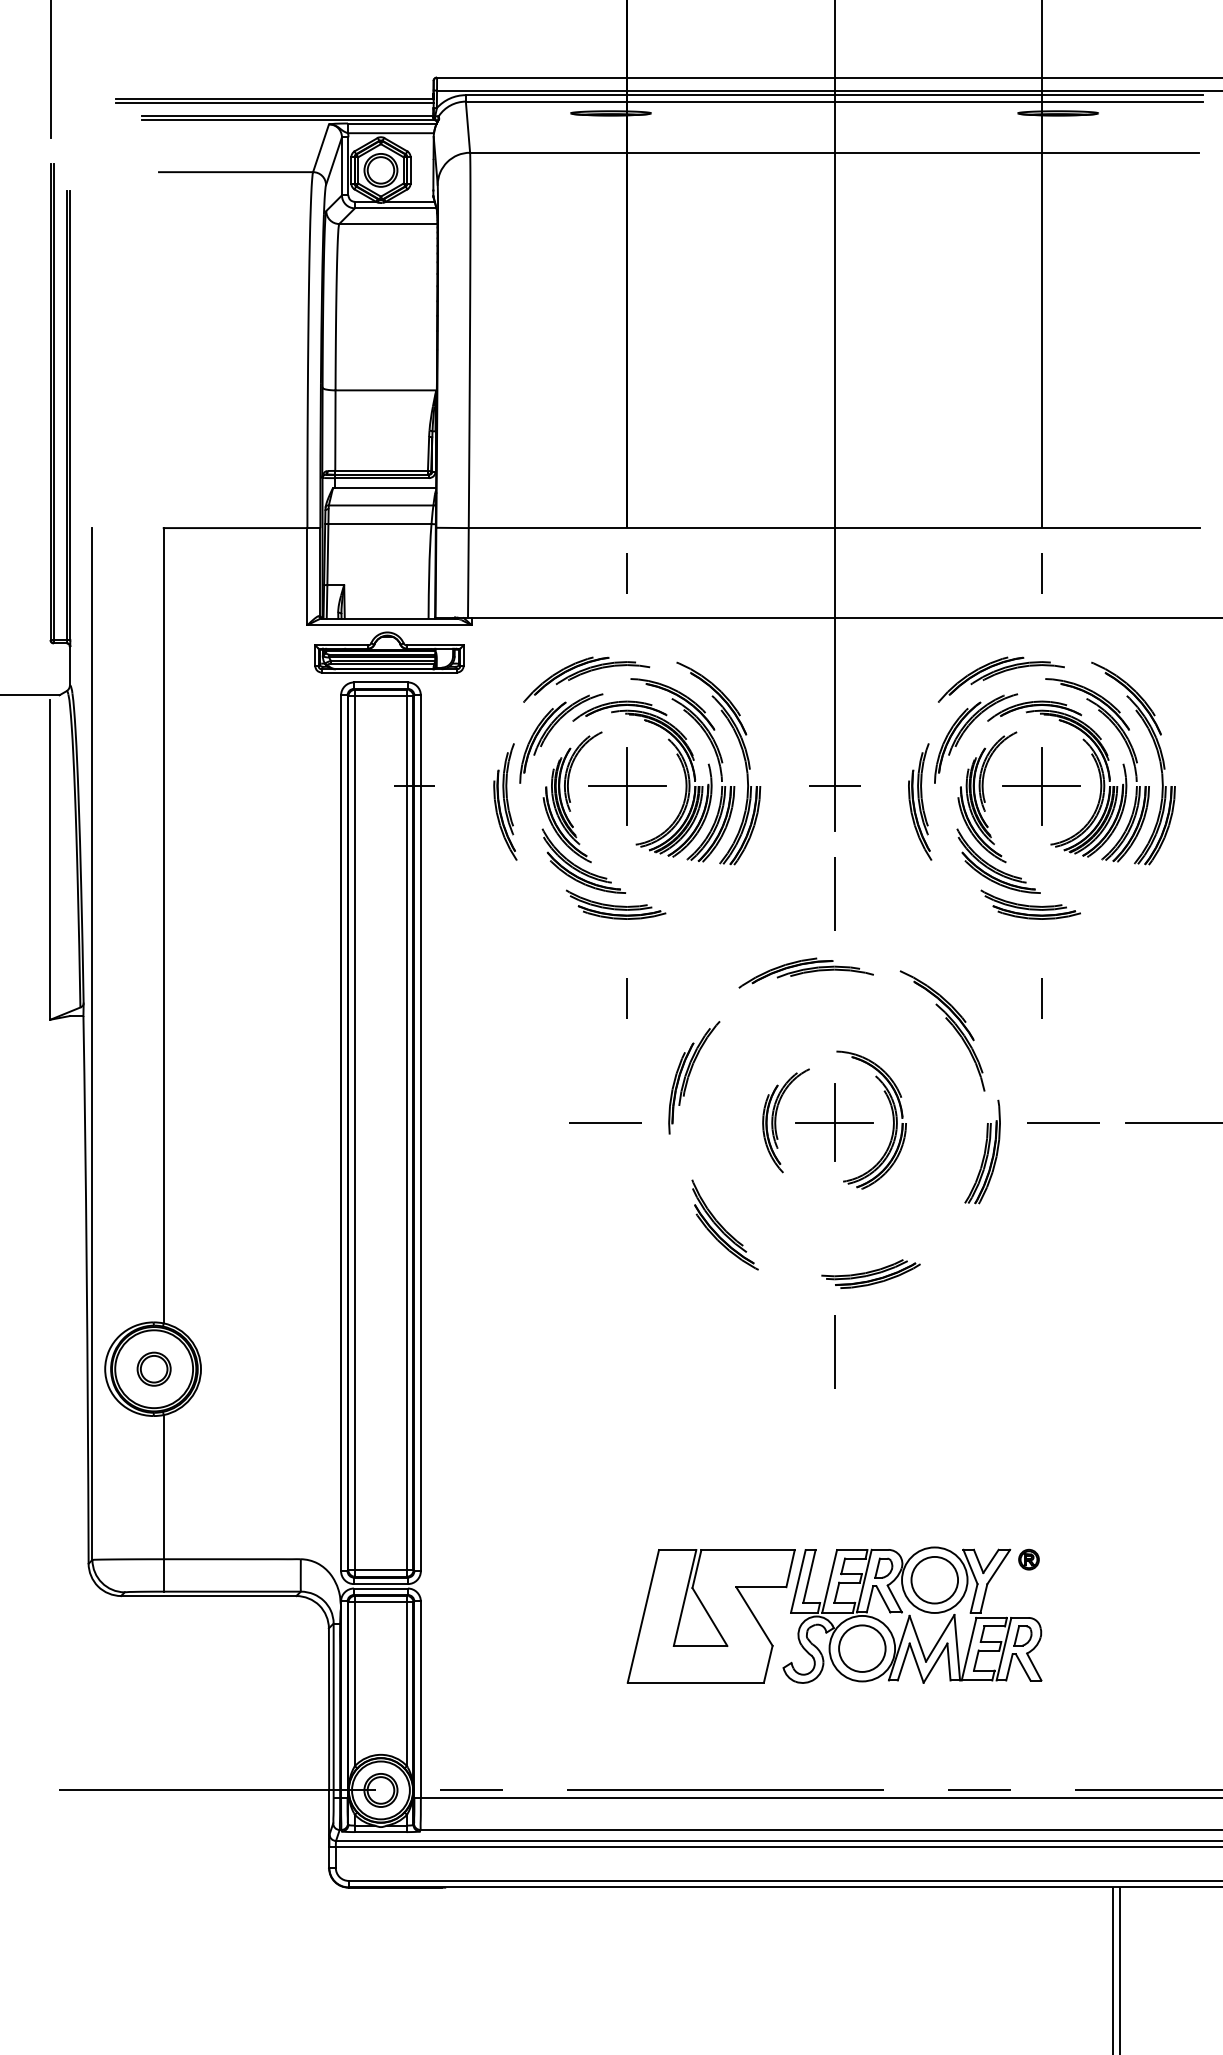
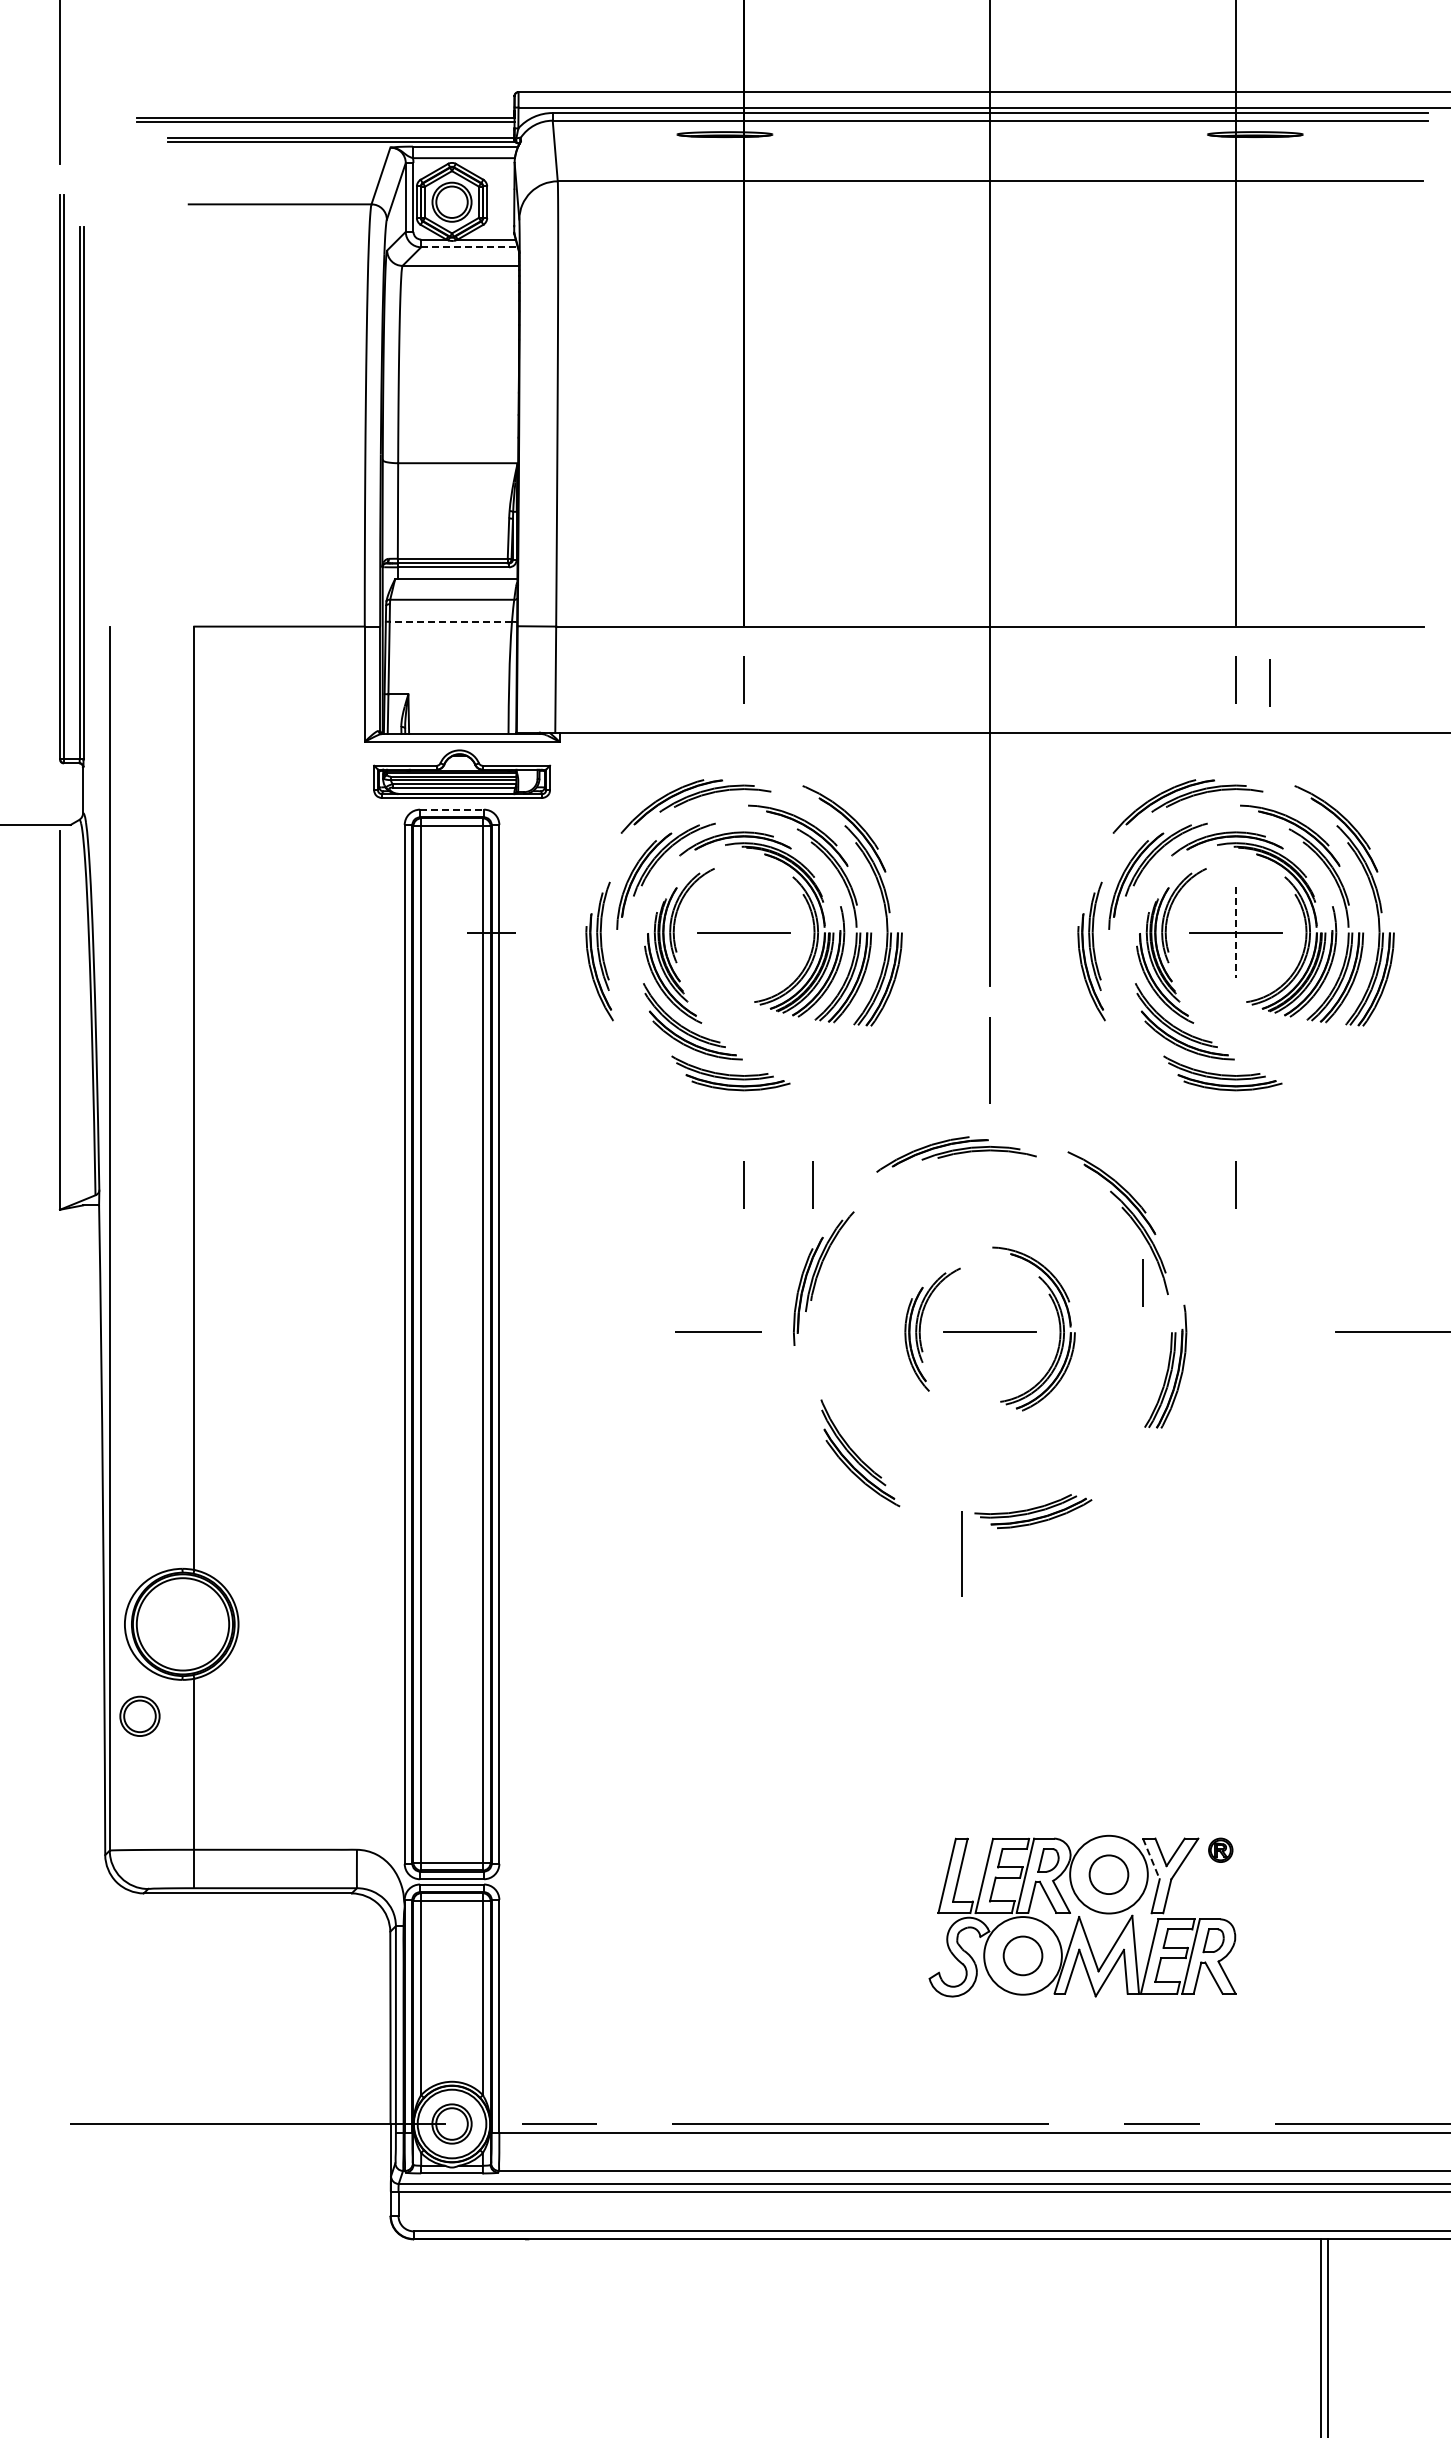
line: (395, 208) -> (469, 247), solid -> dashed
line: (379, 523) -> (450, 621), solid -> dashed
line: (1070, 575) -> (1269, 682), added
line: (381, 682) -> (452, 809), solid -> dashed
line: (627, 785) -> (744, 932), removed
line: (834, 785) -> (989, 932), removed
line: (1042, 785) -> (1236, 932), solid -> dashed
line: (684, 998) -> (812, 1184), added
line: (963, 1081) -> (1142, 1282), added
line: (834, 1122) -> (990, 1331), removed
line: (1063, 1123) -> (1261, 1332), removed
line: (834, 1351) -> (961, 1553), moved
part: (153, 1368) -> (139, 1715), moved
line: (970, 1566) -> (1151, 1858), solid -> dashed
circle: (934, 1580) -> (1108, 1874), size x0.7
part: (710, 1616) -> (843, 1917), removed
circle: (861, 1648) -> (1022, 1955), size x0.7

